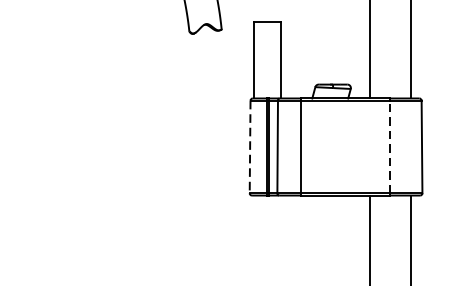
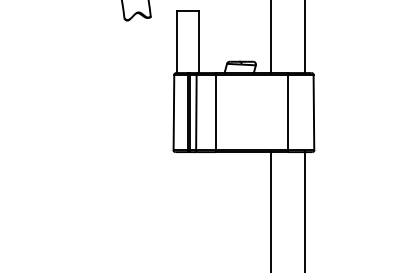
line: (249, 146) -> (173, 112), dashed -> solid
line: (390, 146) -> (288, 112), dashed -> solid

